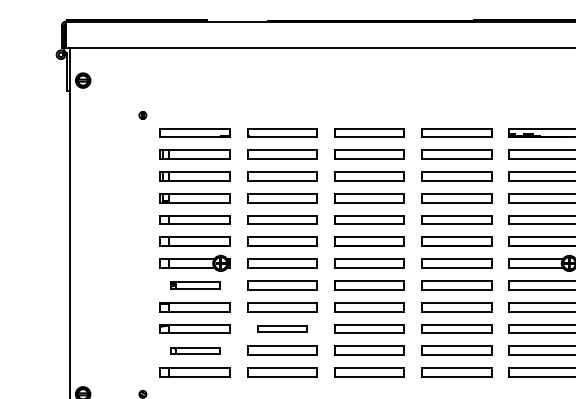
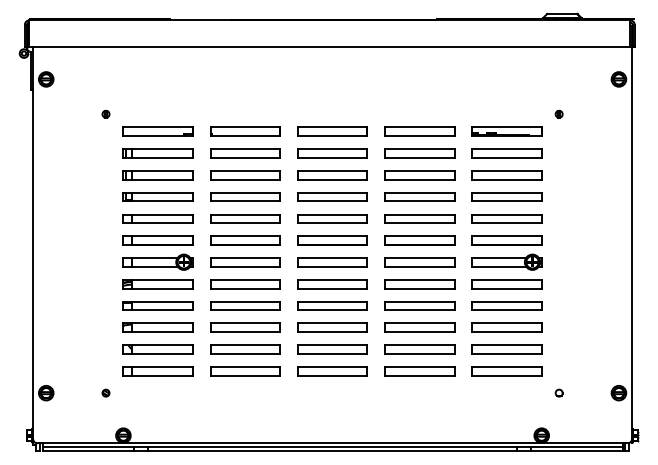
part: (194, 285) -> (157, 284), size x1.43
part: (282, 328) -> (245, 327), size x1.43
part: (194, 350) -> (157, 349), size x1.43

